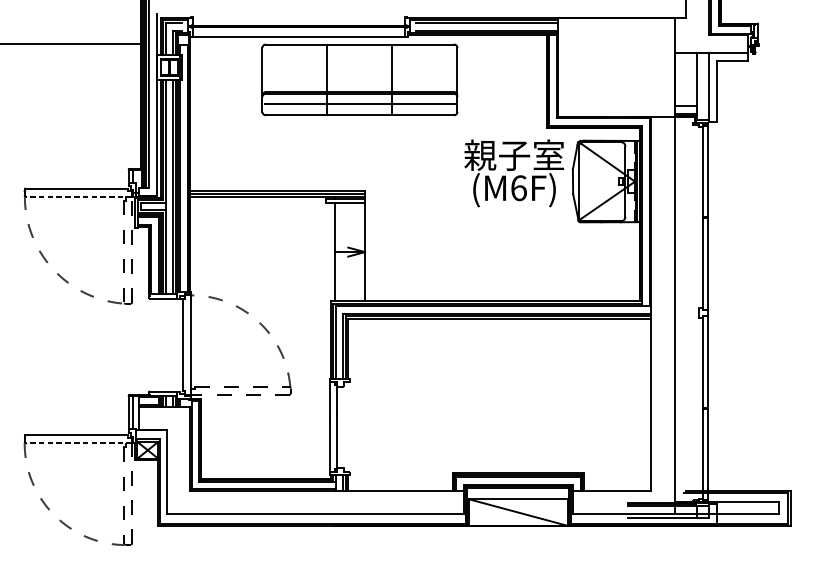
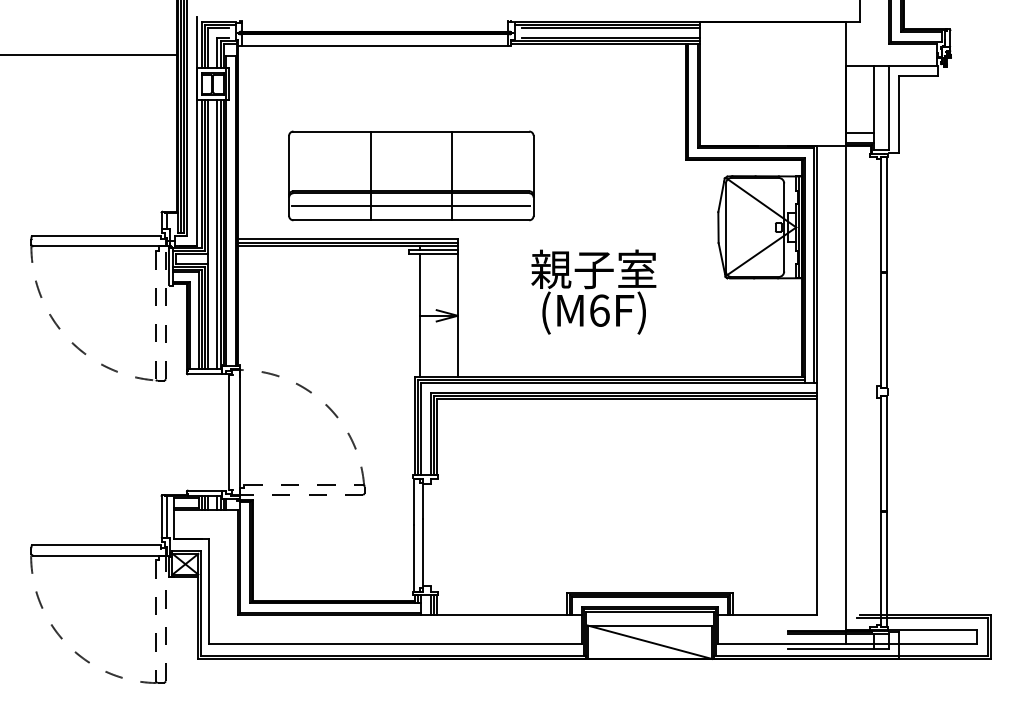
part: (360, 79) -> (411, 175), moved
text: (513, 172) -> (593, 291), moved
line: (78, 196) -> (98, 246), dashed -> solid
line: (78, 443) -> (98, 555), dashed -> solid

